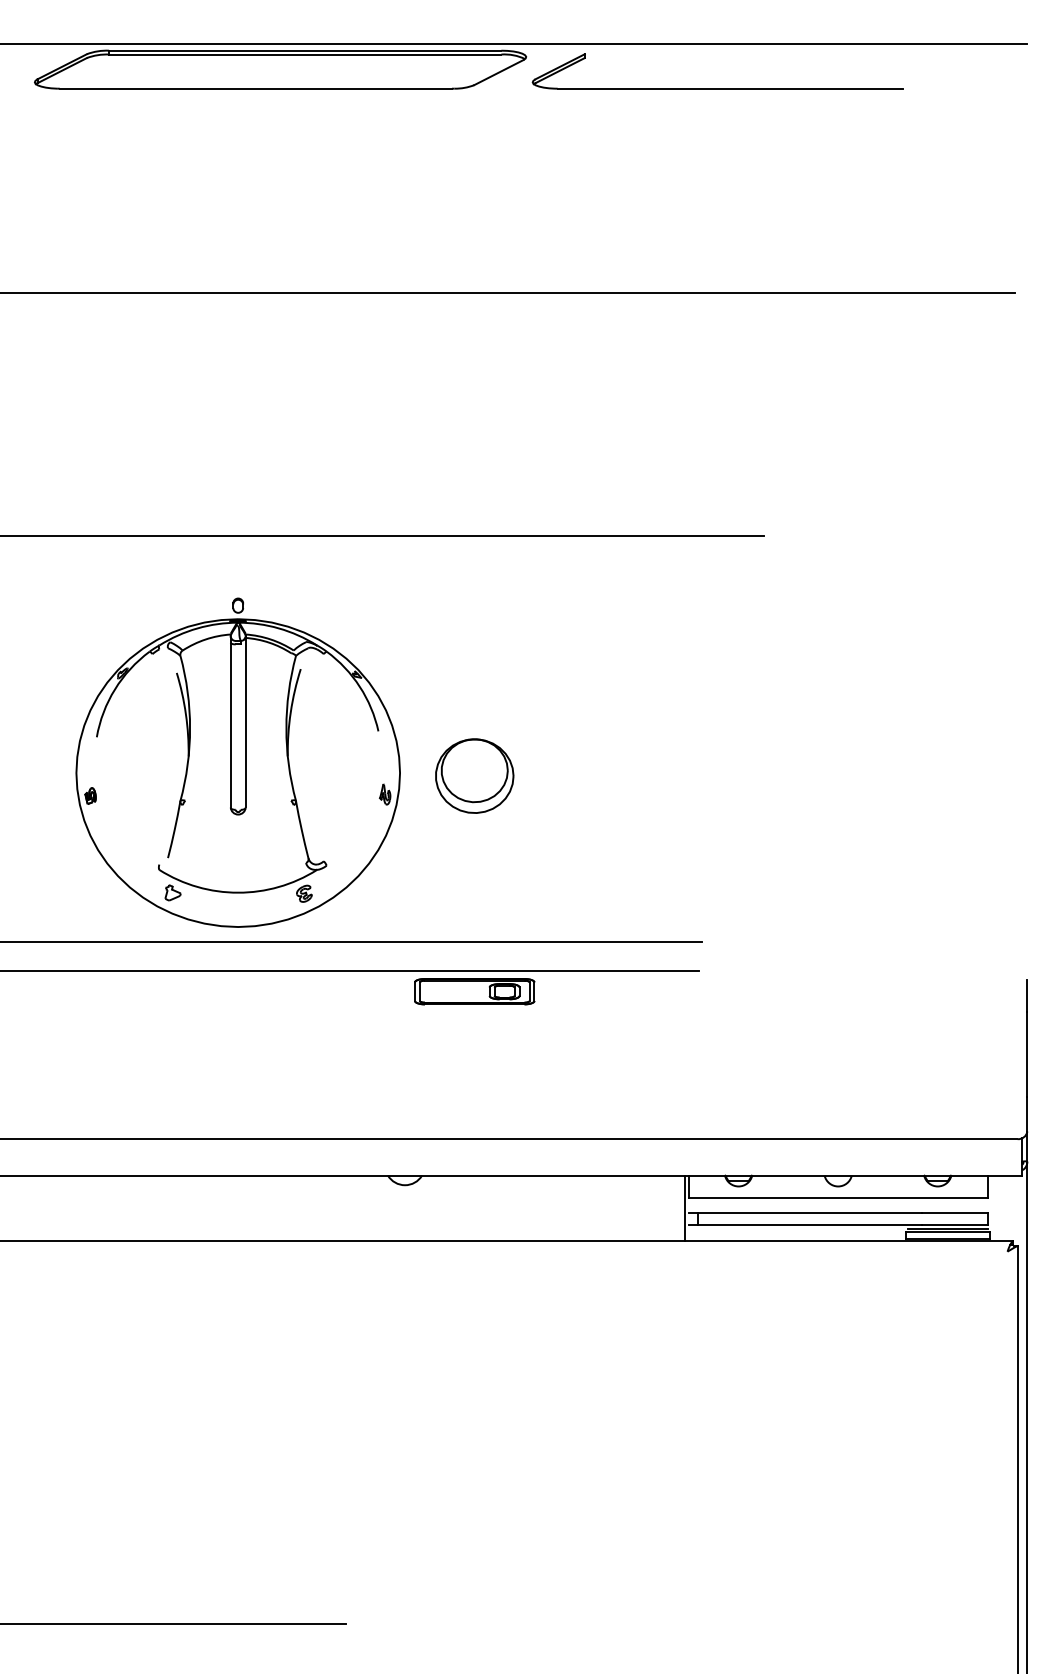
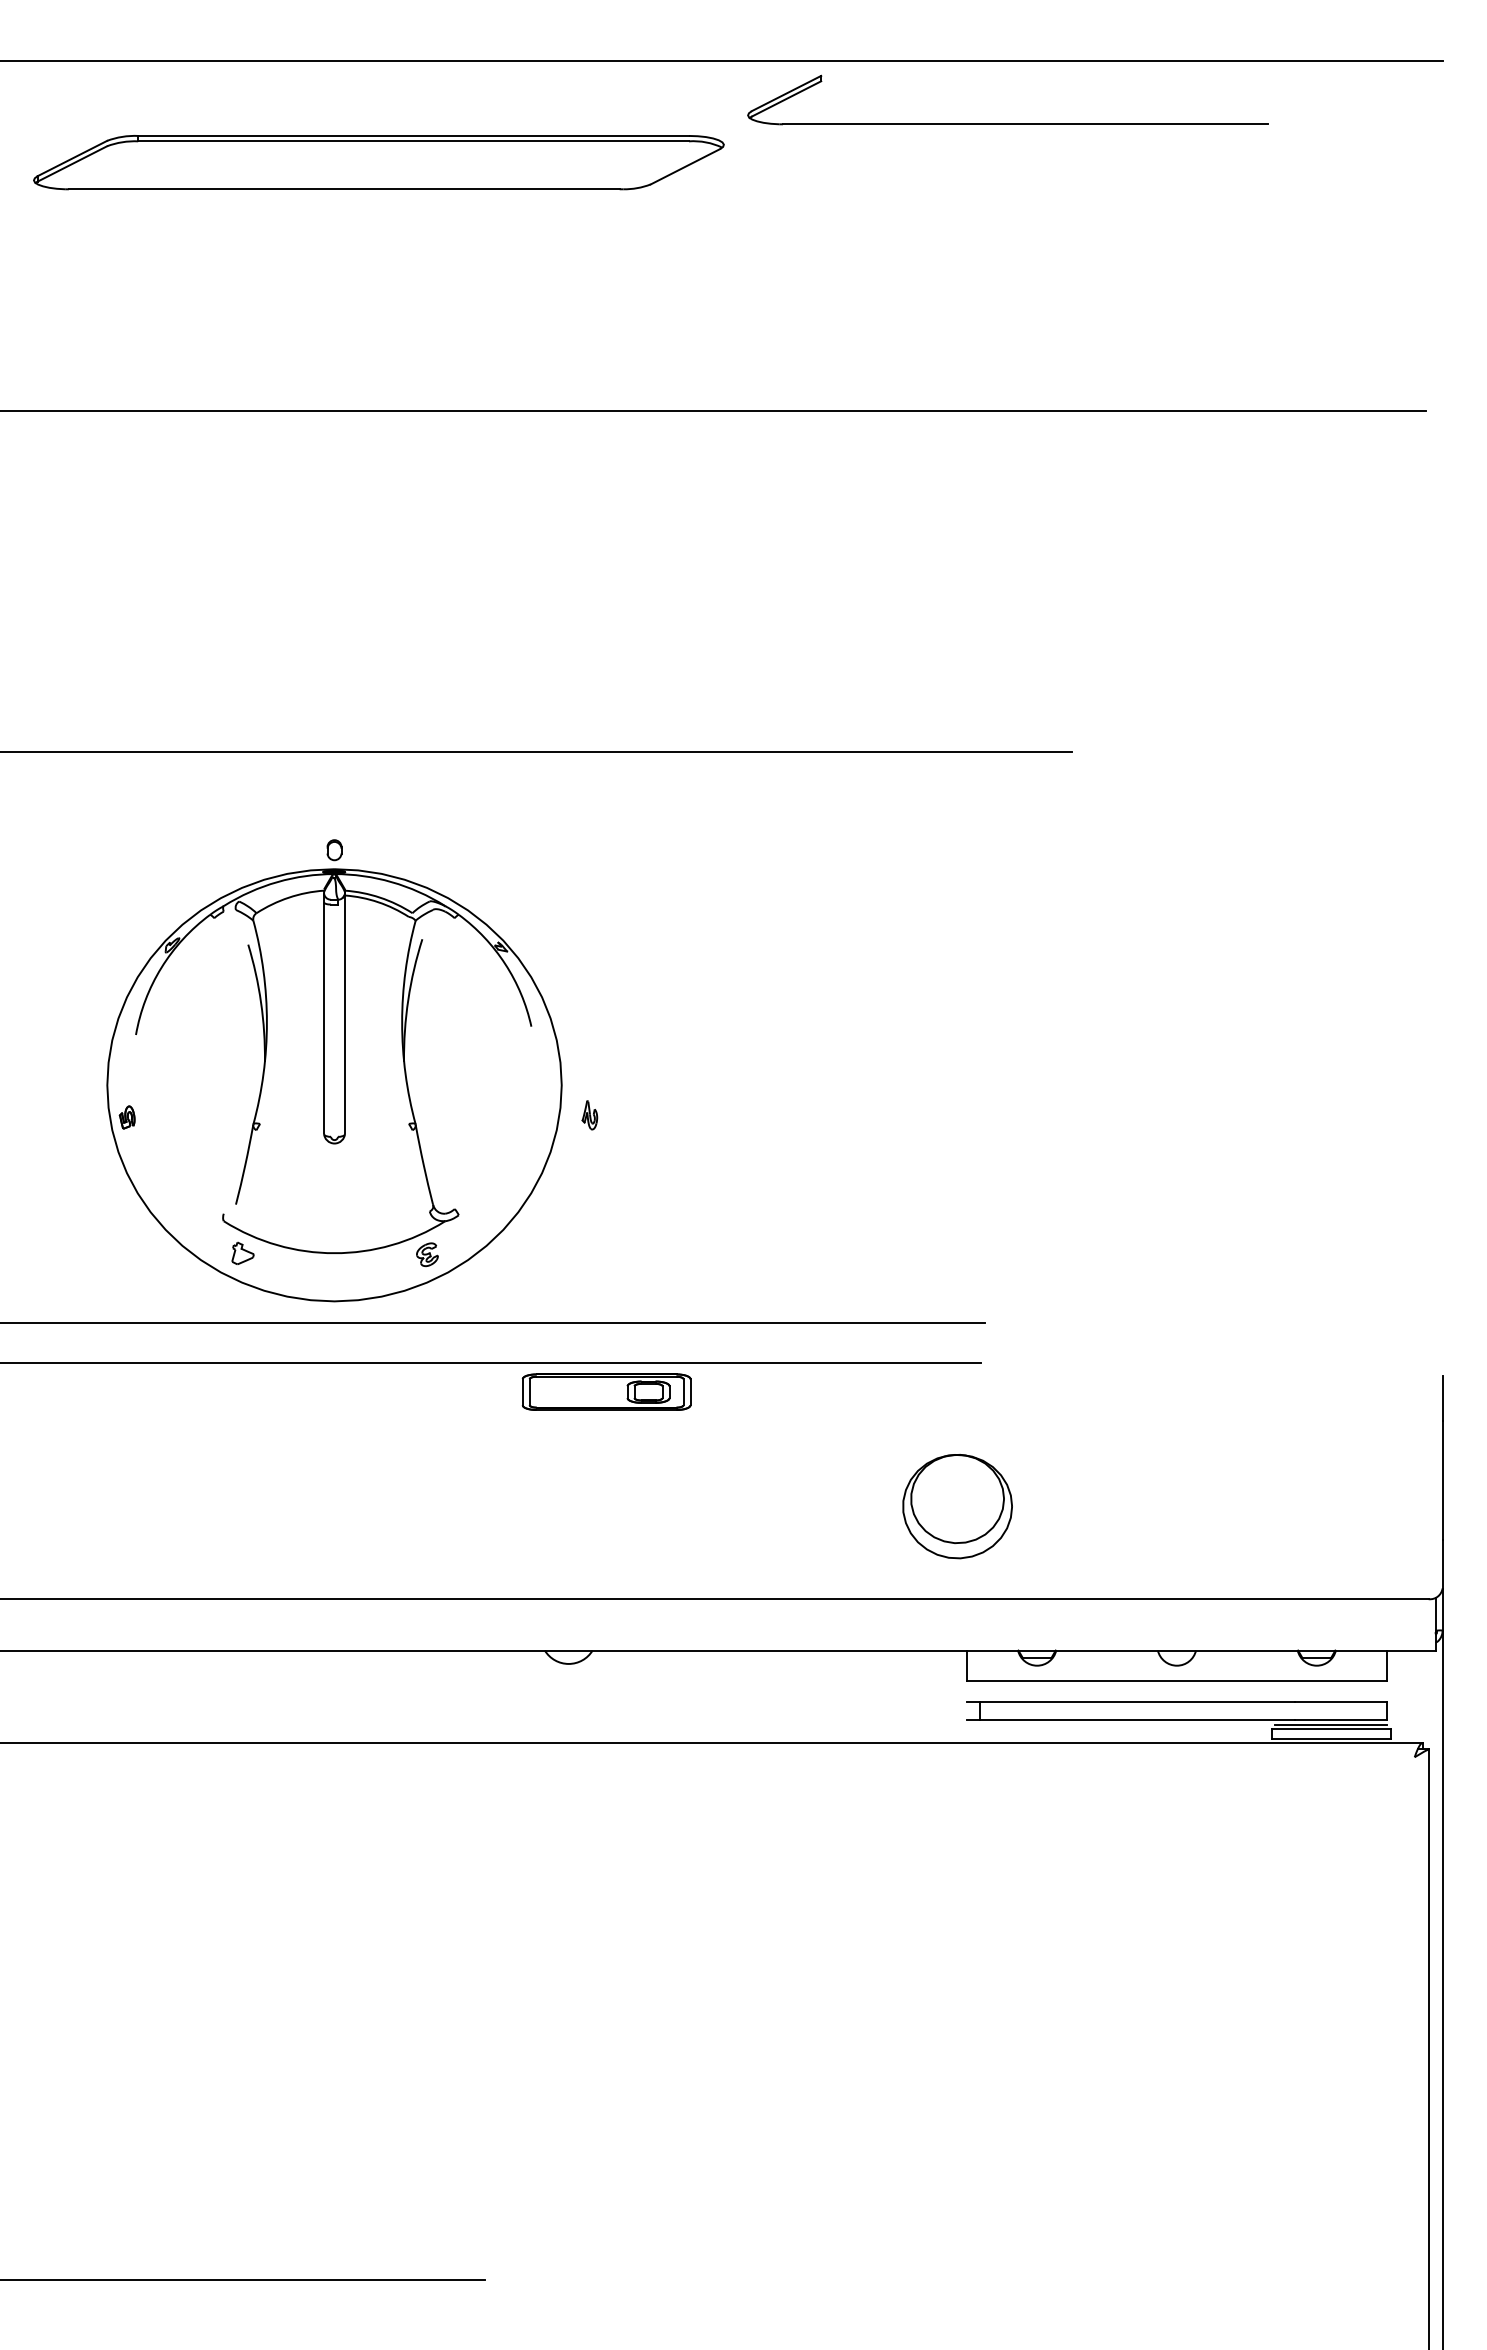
part: (280, 69) -> (378, 162), moved
part: (474, 776) -> (957, 1506), moved
part: (384, 794) -> (589, 1115), moved
part: (474, 991) -> (606, 1391), moved
line: (684, 1208) -> (961, 1696), removed

